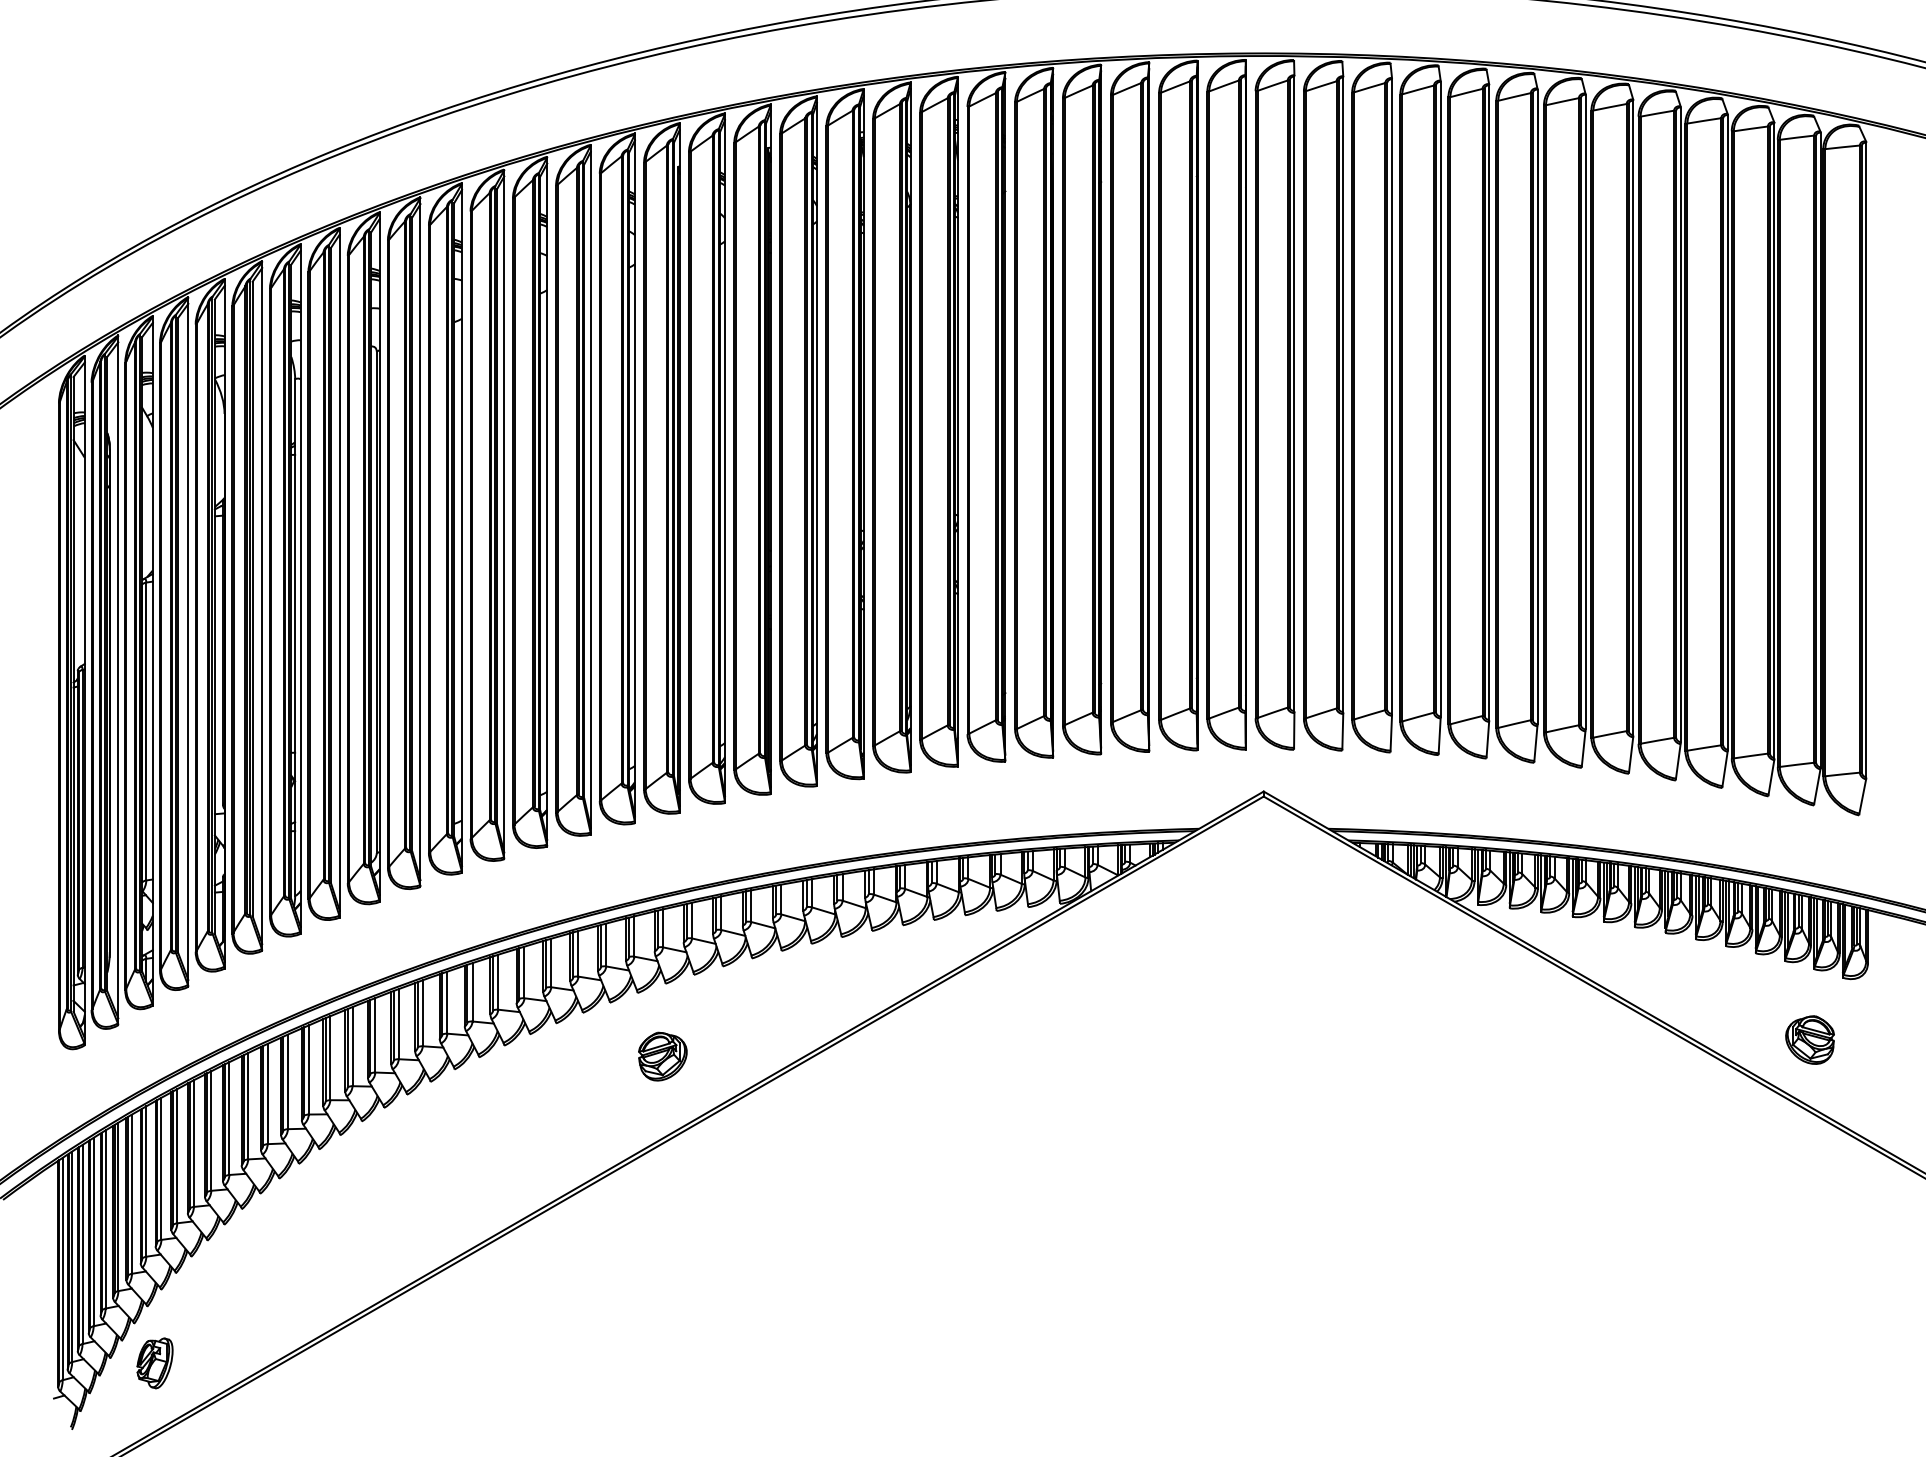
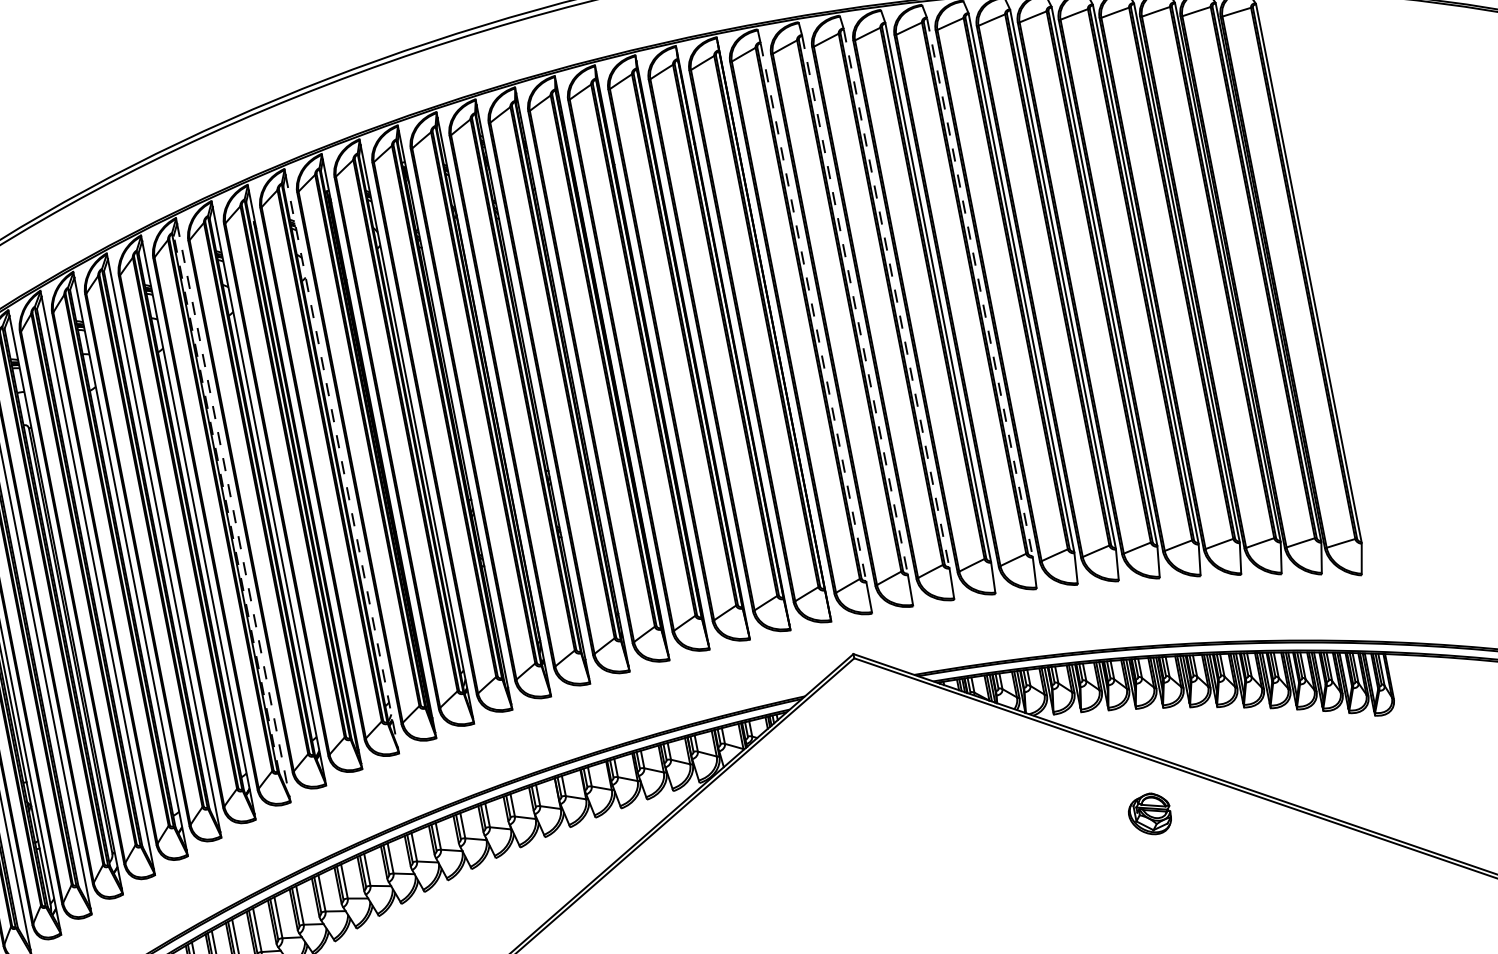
line: (1294, 394) -> (813, 312), solid -> dashed
line: (1343, 395) -> (855, 305), solid -> dashed
line: (1392, 397) -> (897, 298), solid -> dashed
line: (1489, 403) -> (980, 287), solid -> dashed
line: (725, 458) -> (342, 461), solid -> dashed
line: (584, 481) -> (226, 504), solid -> dashed
line: (590, 489) -> (233, 510), solid -> dashed
part: (1809, 1039) -> (1149, 814), moved

